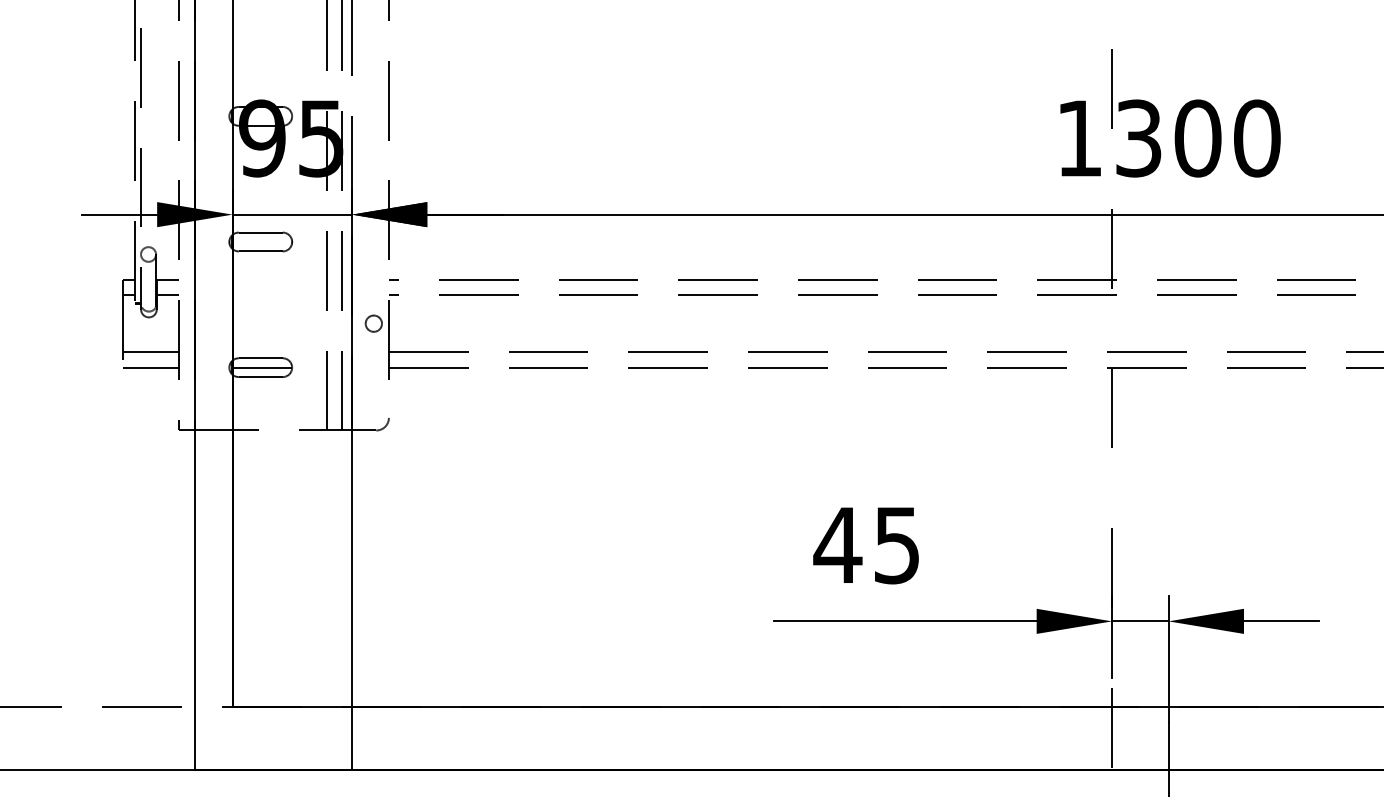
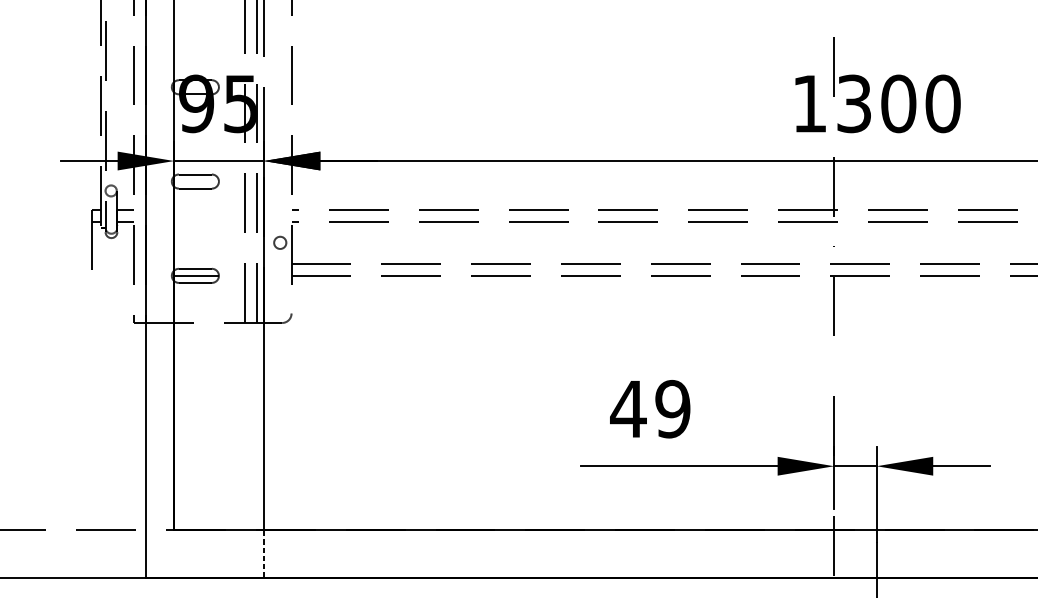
line: (150, 351) -> (112, 263), removed
line: (150, 367) -> (112, 275), removed
text: (896, 545) -> (672, 409), 45 -> 49
line: (351, 737) -> (263, 553), solid -> dashed

